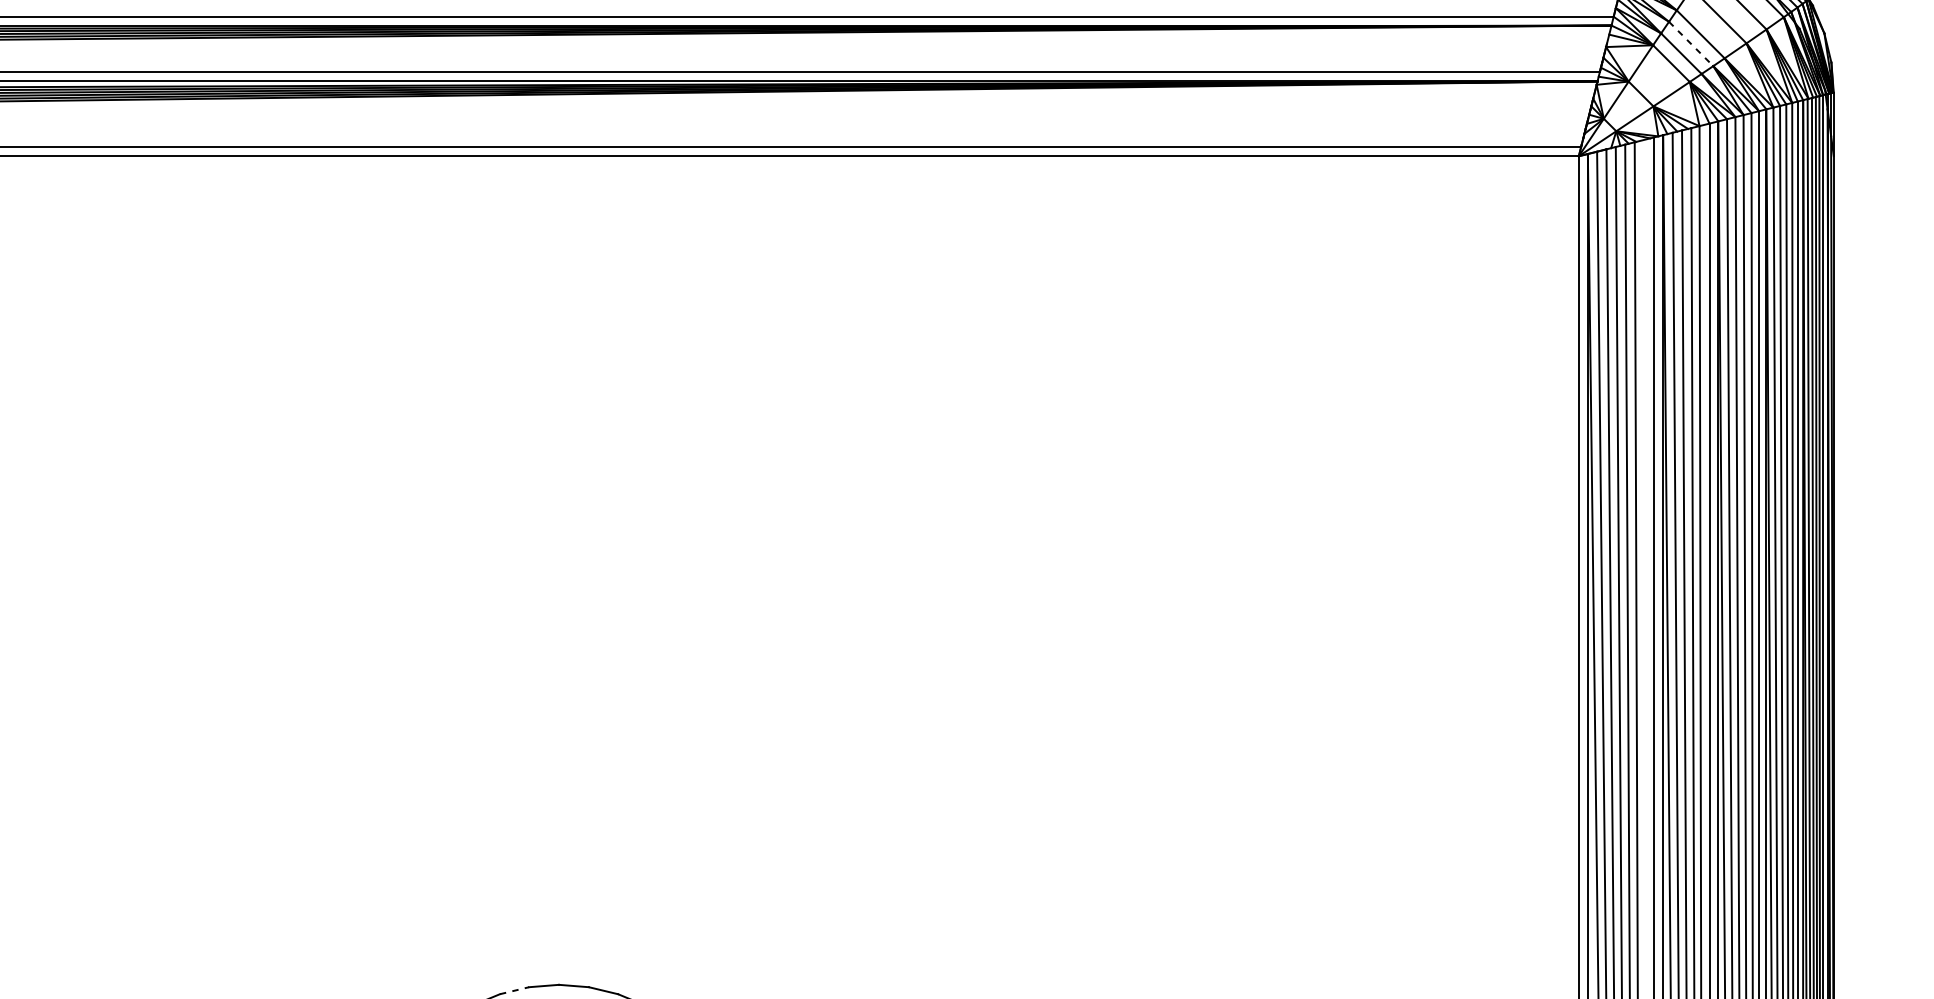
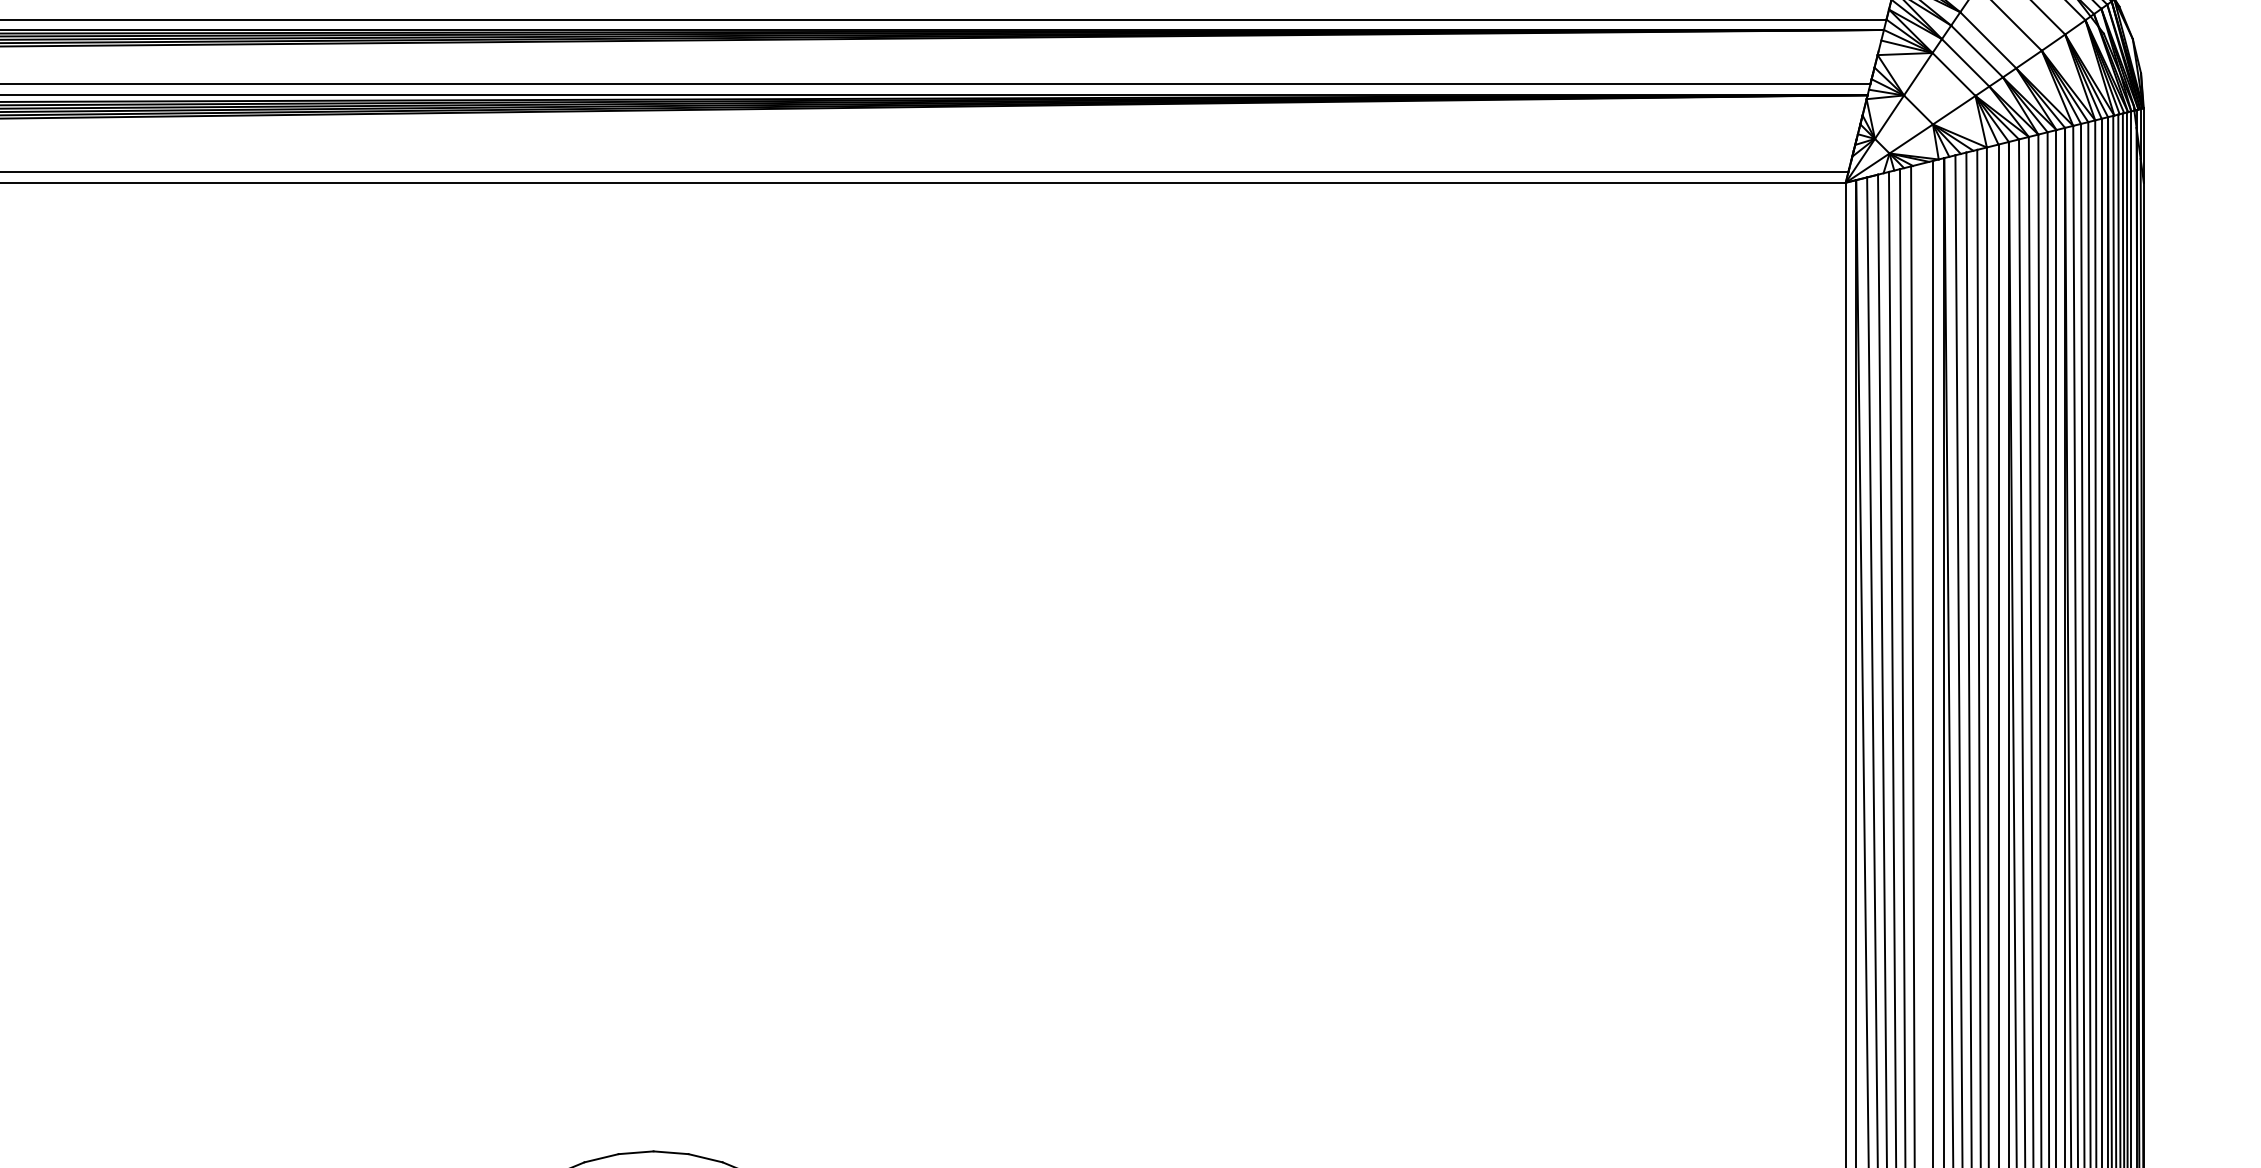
line: (1691, 43) -> (1977, 51), dashed -> solid
line: (514, 990) -> (601, 1158), dashed -> solid

